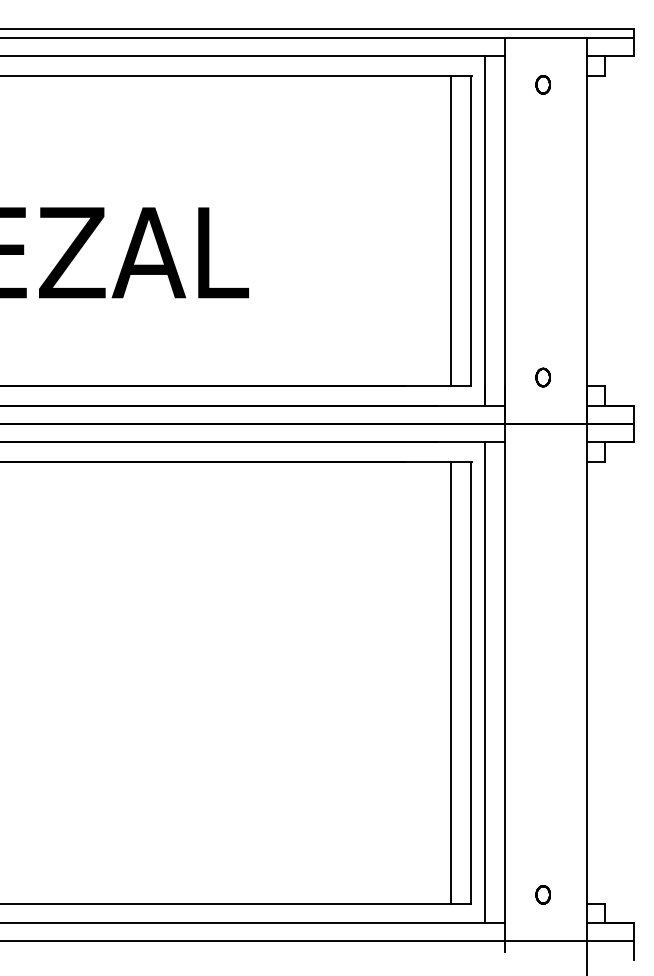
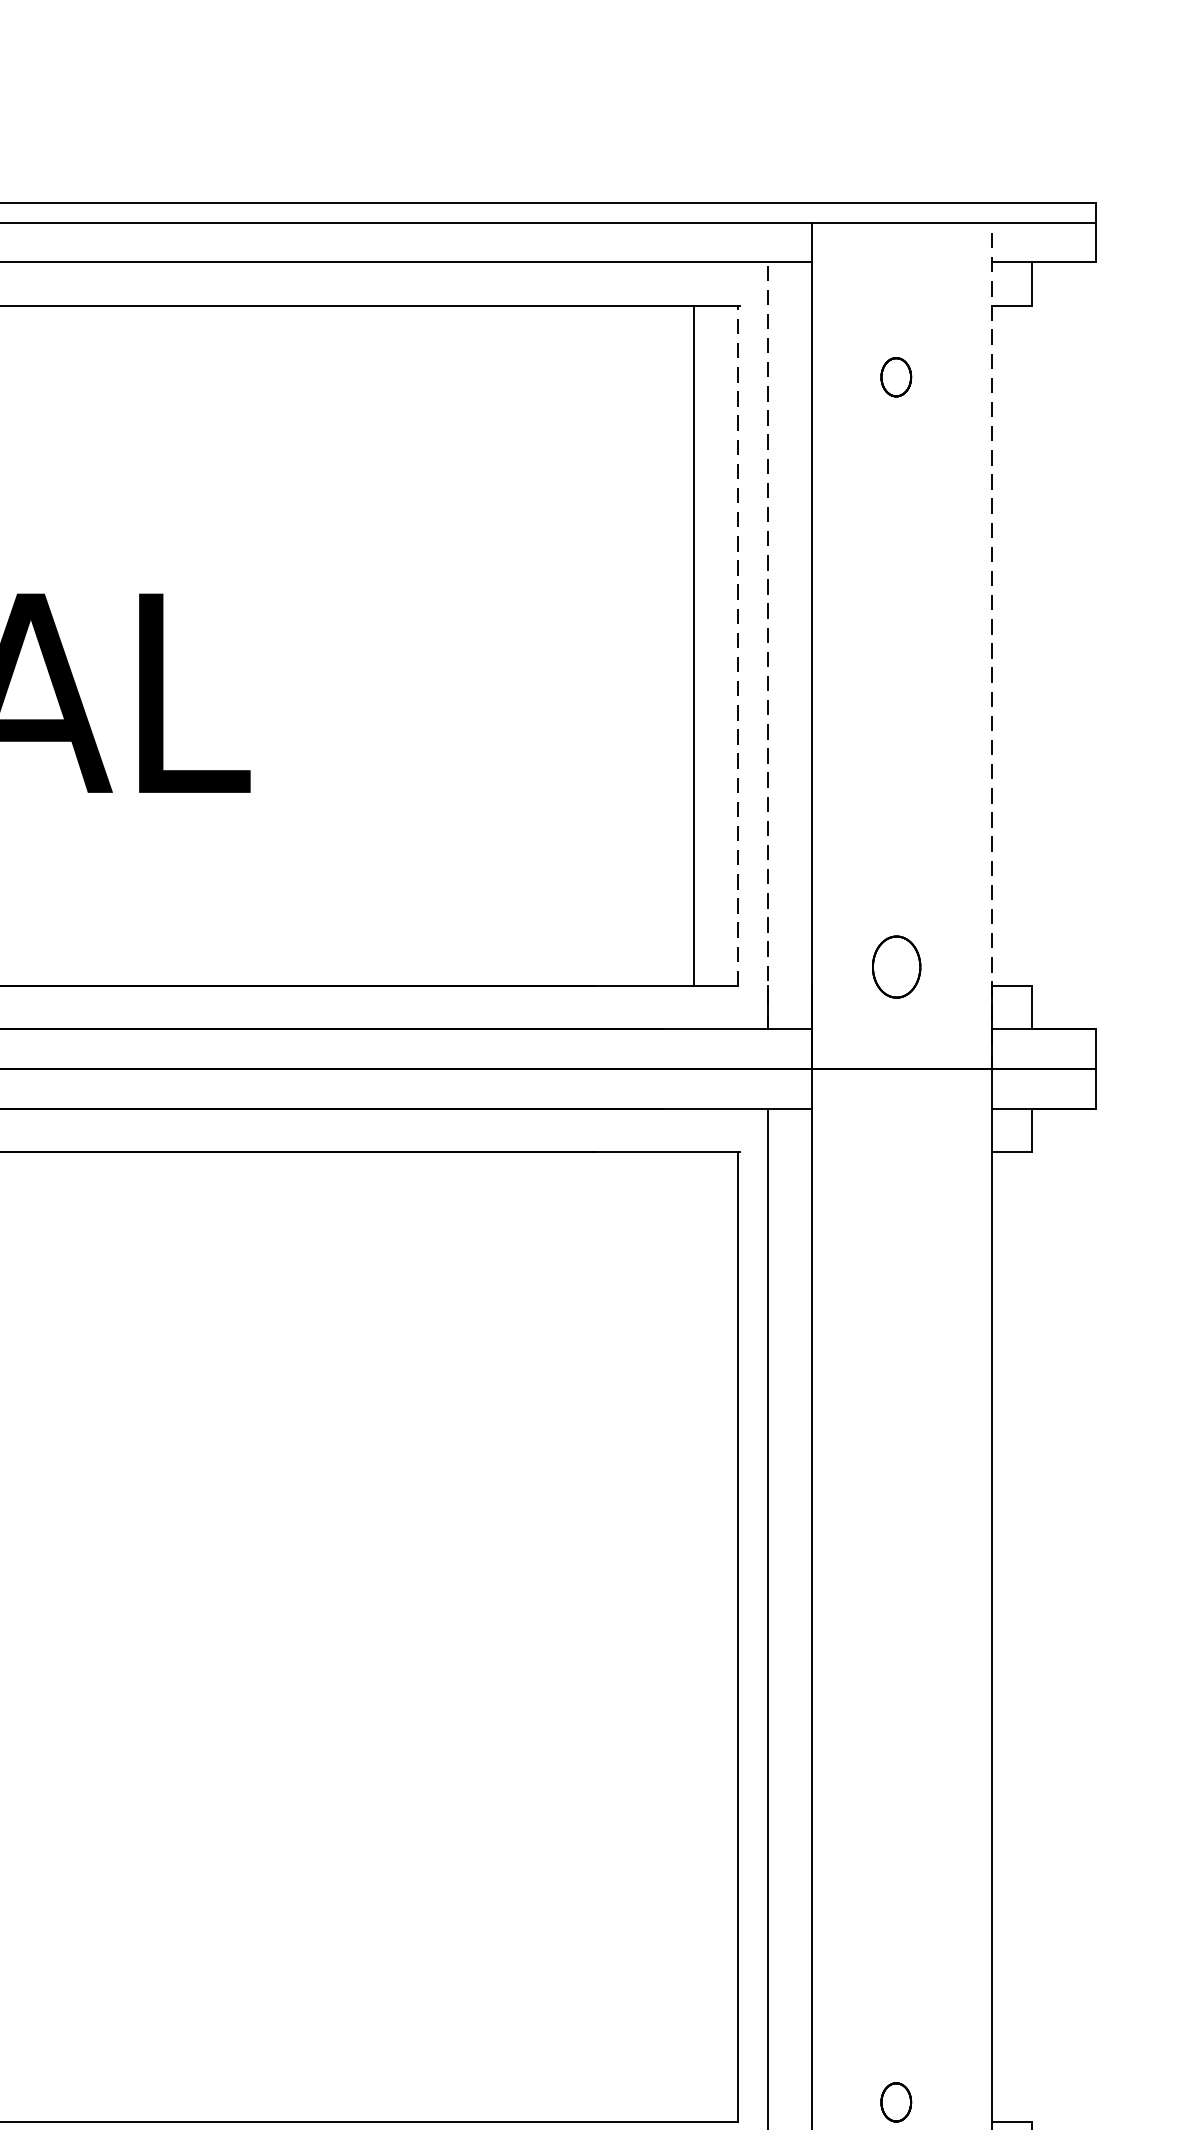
part: (542, 84) -> (894, 376), moved
line: (470, 230) -> (736, 644), solid -> dashed
line: (484, 231) -> (767, 646), solid -> dashed
line: (586, 231) -> (991, 646), solid -> dashed
part: (542, 377) -> (894, 966), size x1.6
line: (451, 682) -> (694, 1636), removed

